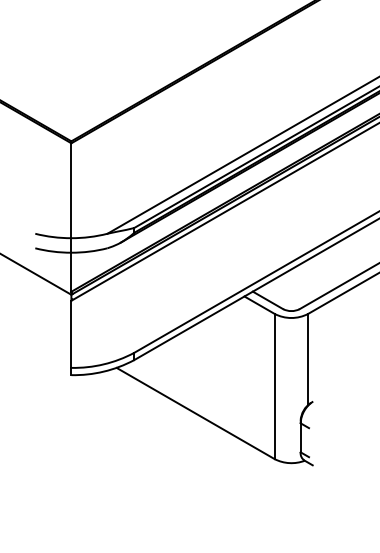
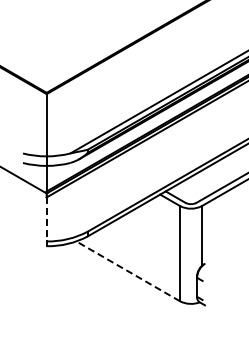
line: (71, 334) -> (46, 219), solid -> dashed
line: (196, 413) -> (128, 271), solid -> dashed

